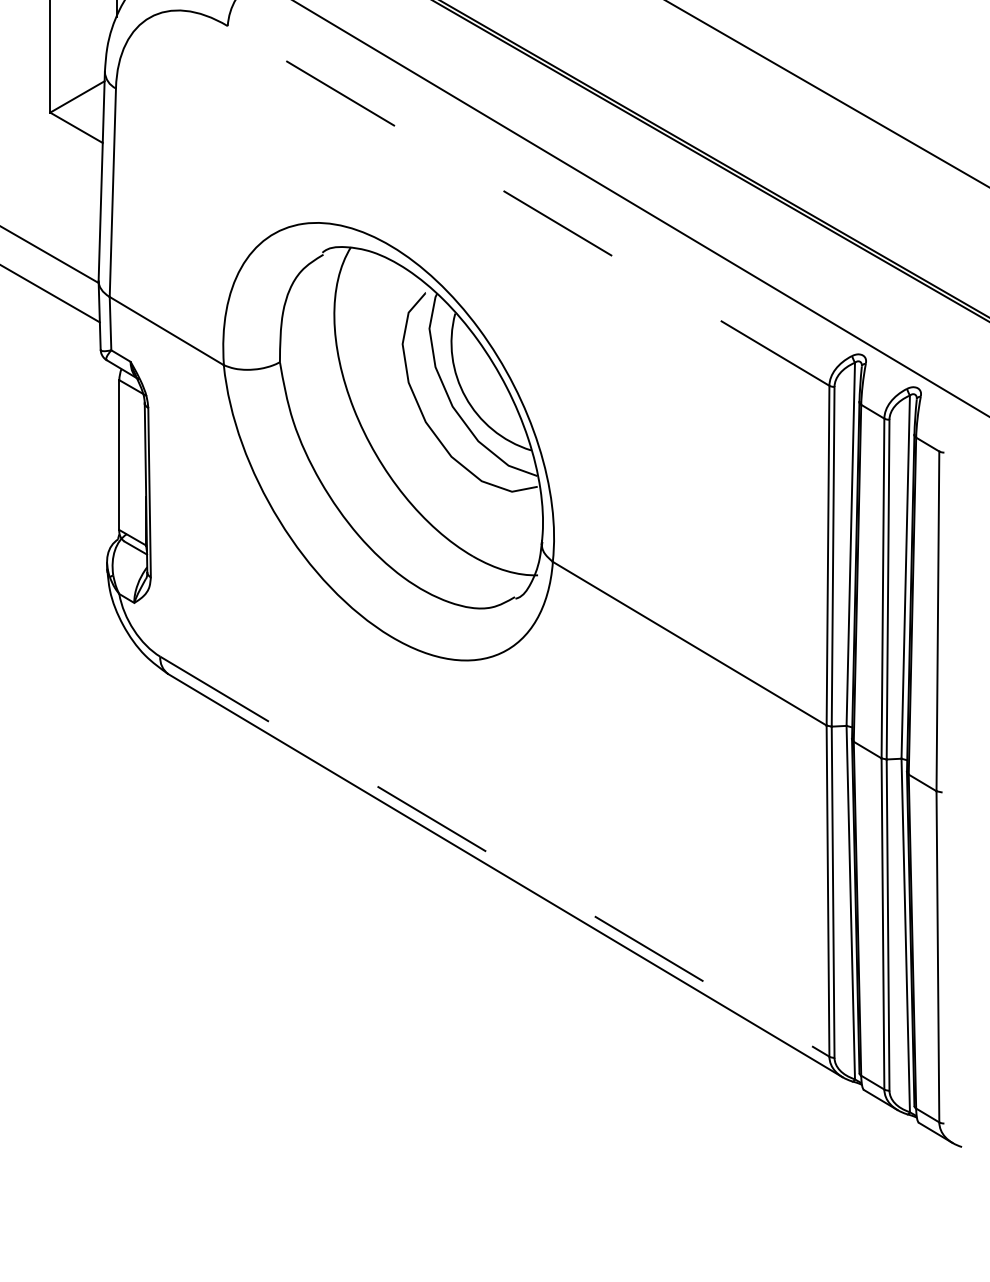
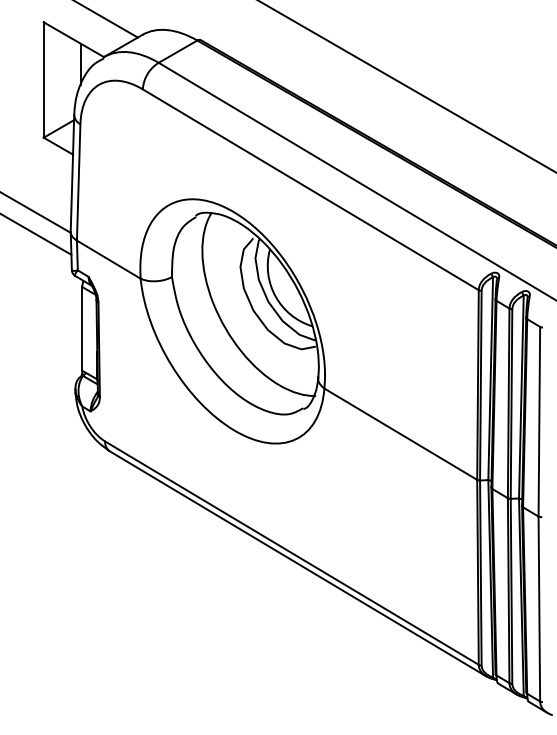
line: (528, 205) -> (310, 189), dashed -> solid
line: (494, 857) -> (291, 553), dashed -> solid

